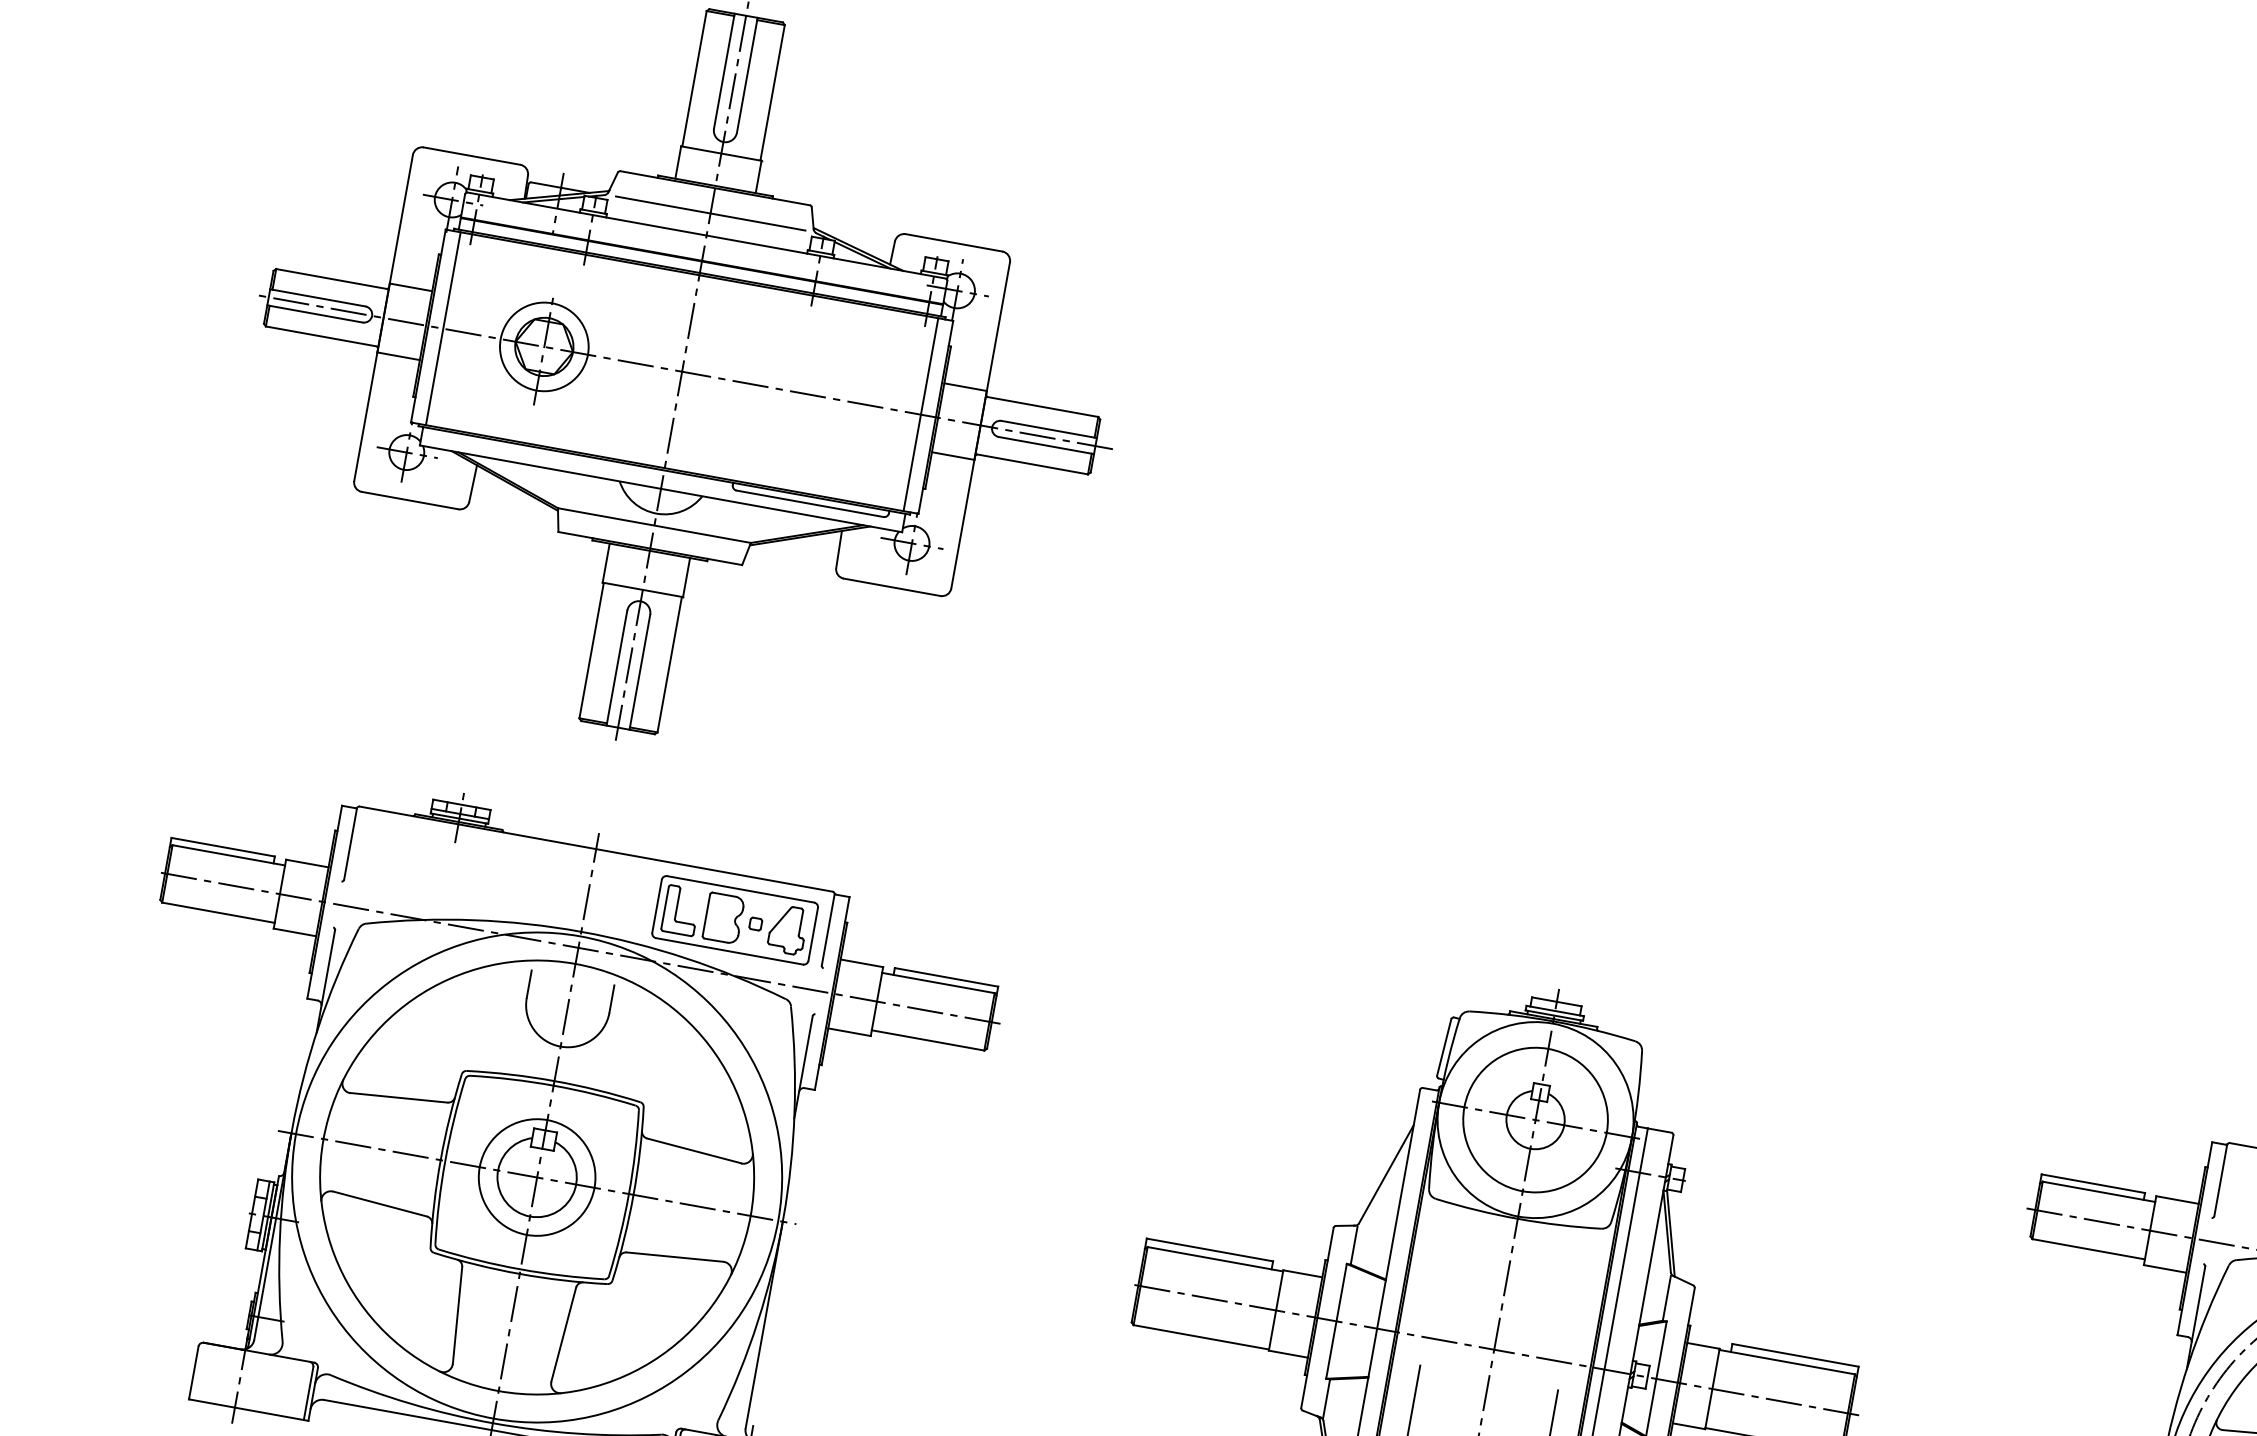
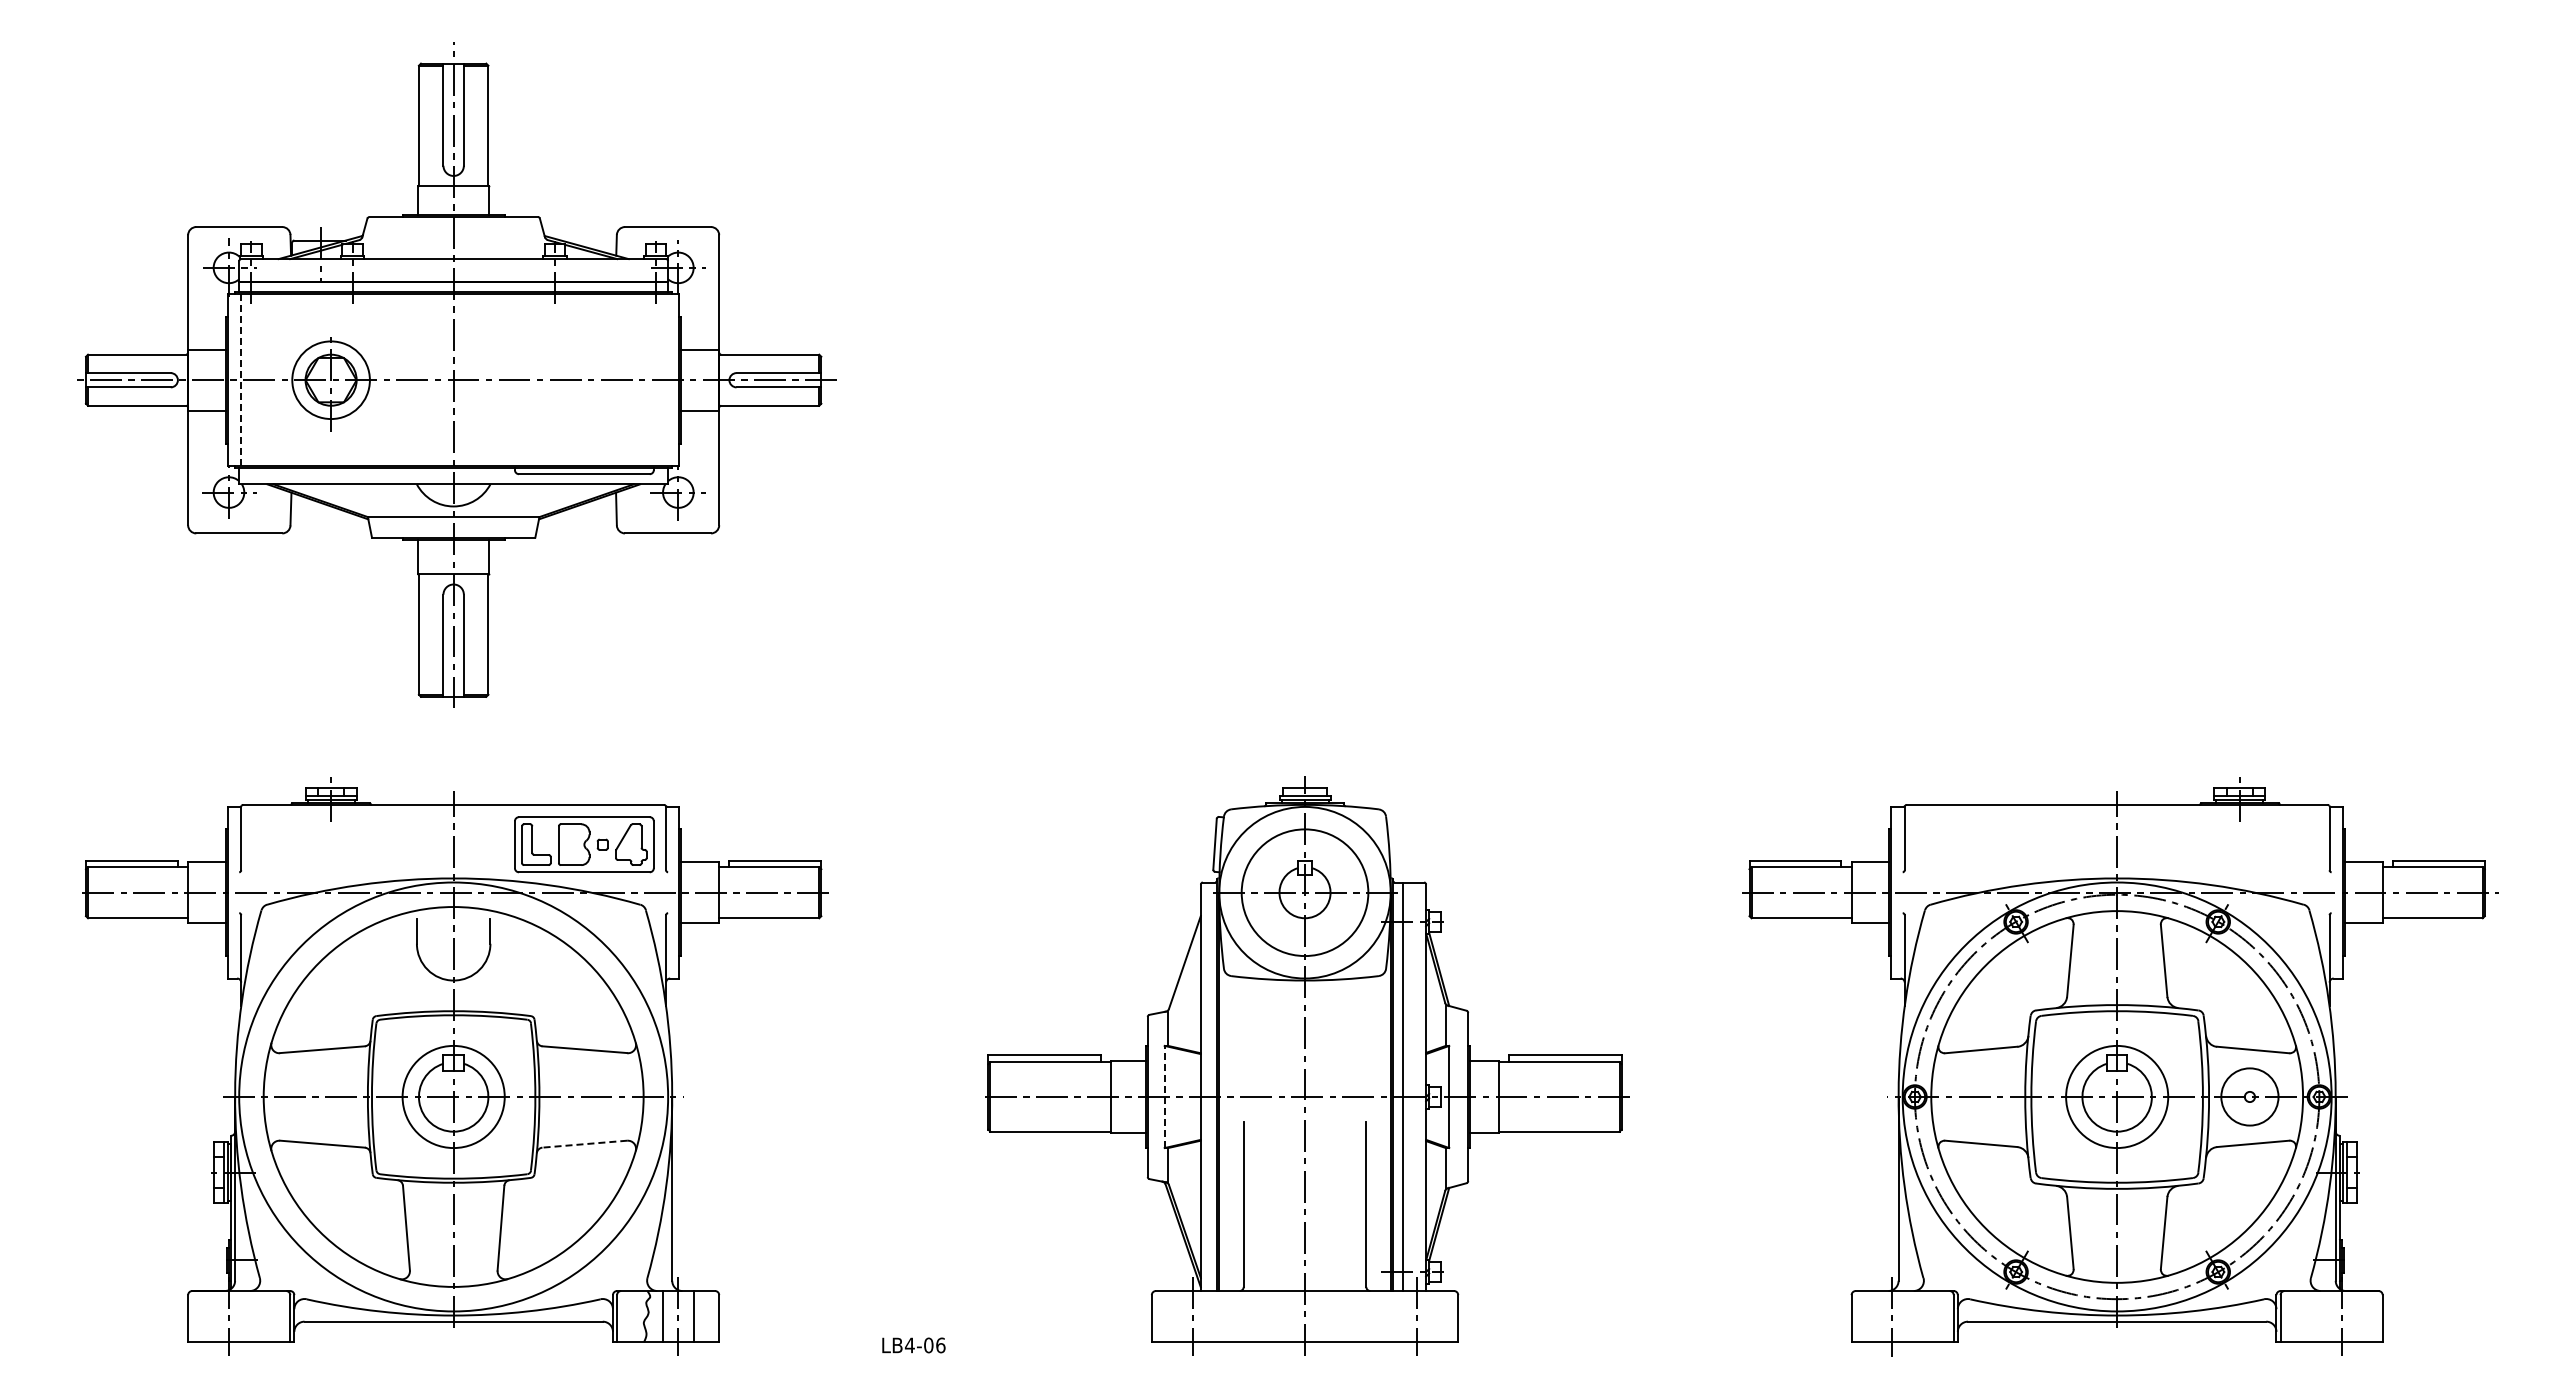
line: (710, 213) -> (453, 239), removed
line: (443, 329) -> (241, 380), solid -> dashed
line: (921, 415) -> (666, 380), removed
line: (674, 1257) -> (584, 1144), solid -> dashed
line: (1336, 1320) -> (1164, 1096), solid -> dashed

